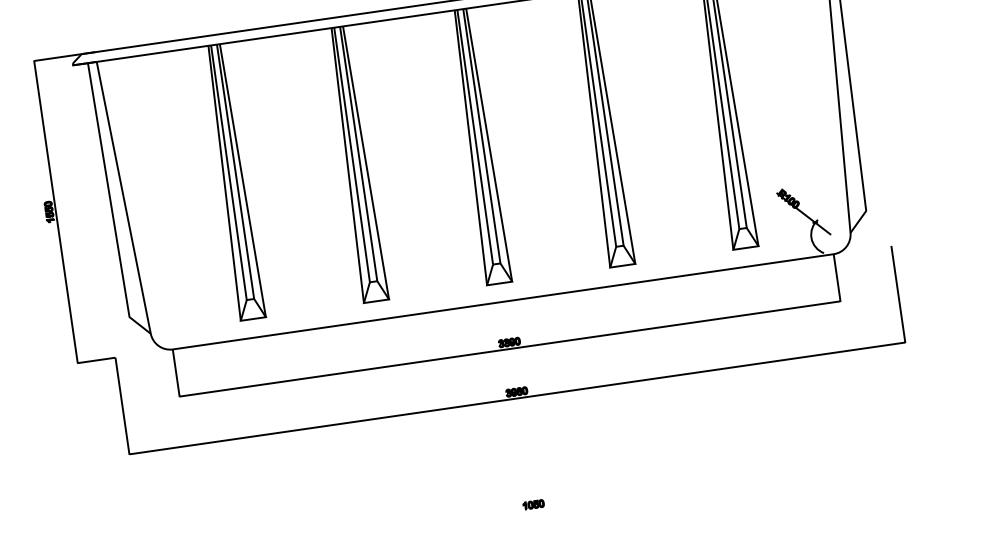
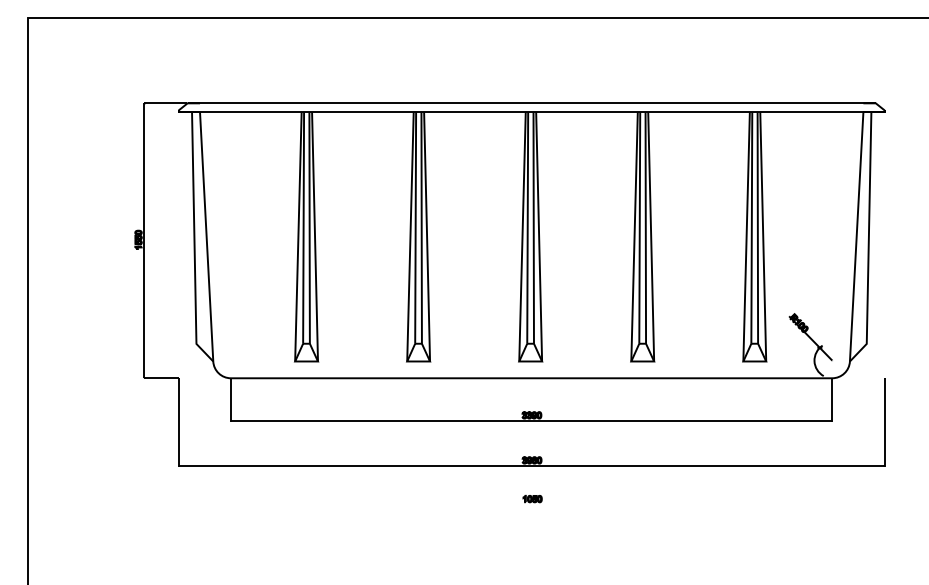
part: (533, 504) -> (532, 498), moved

